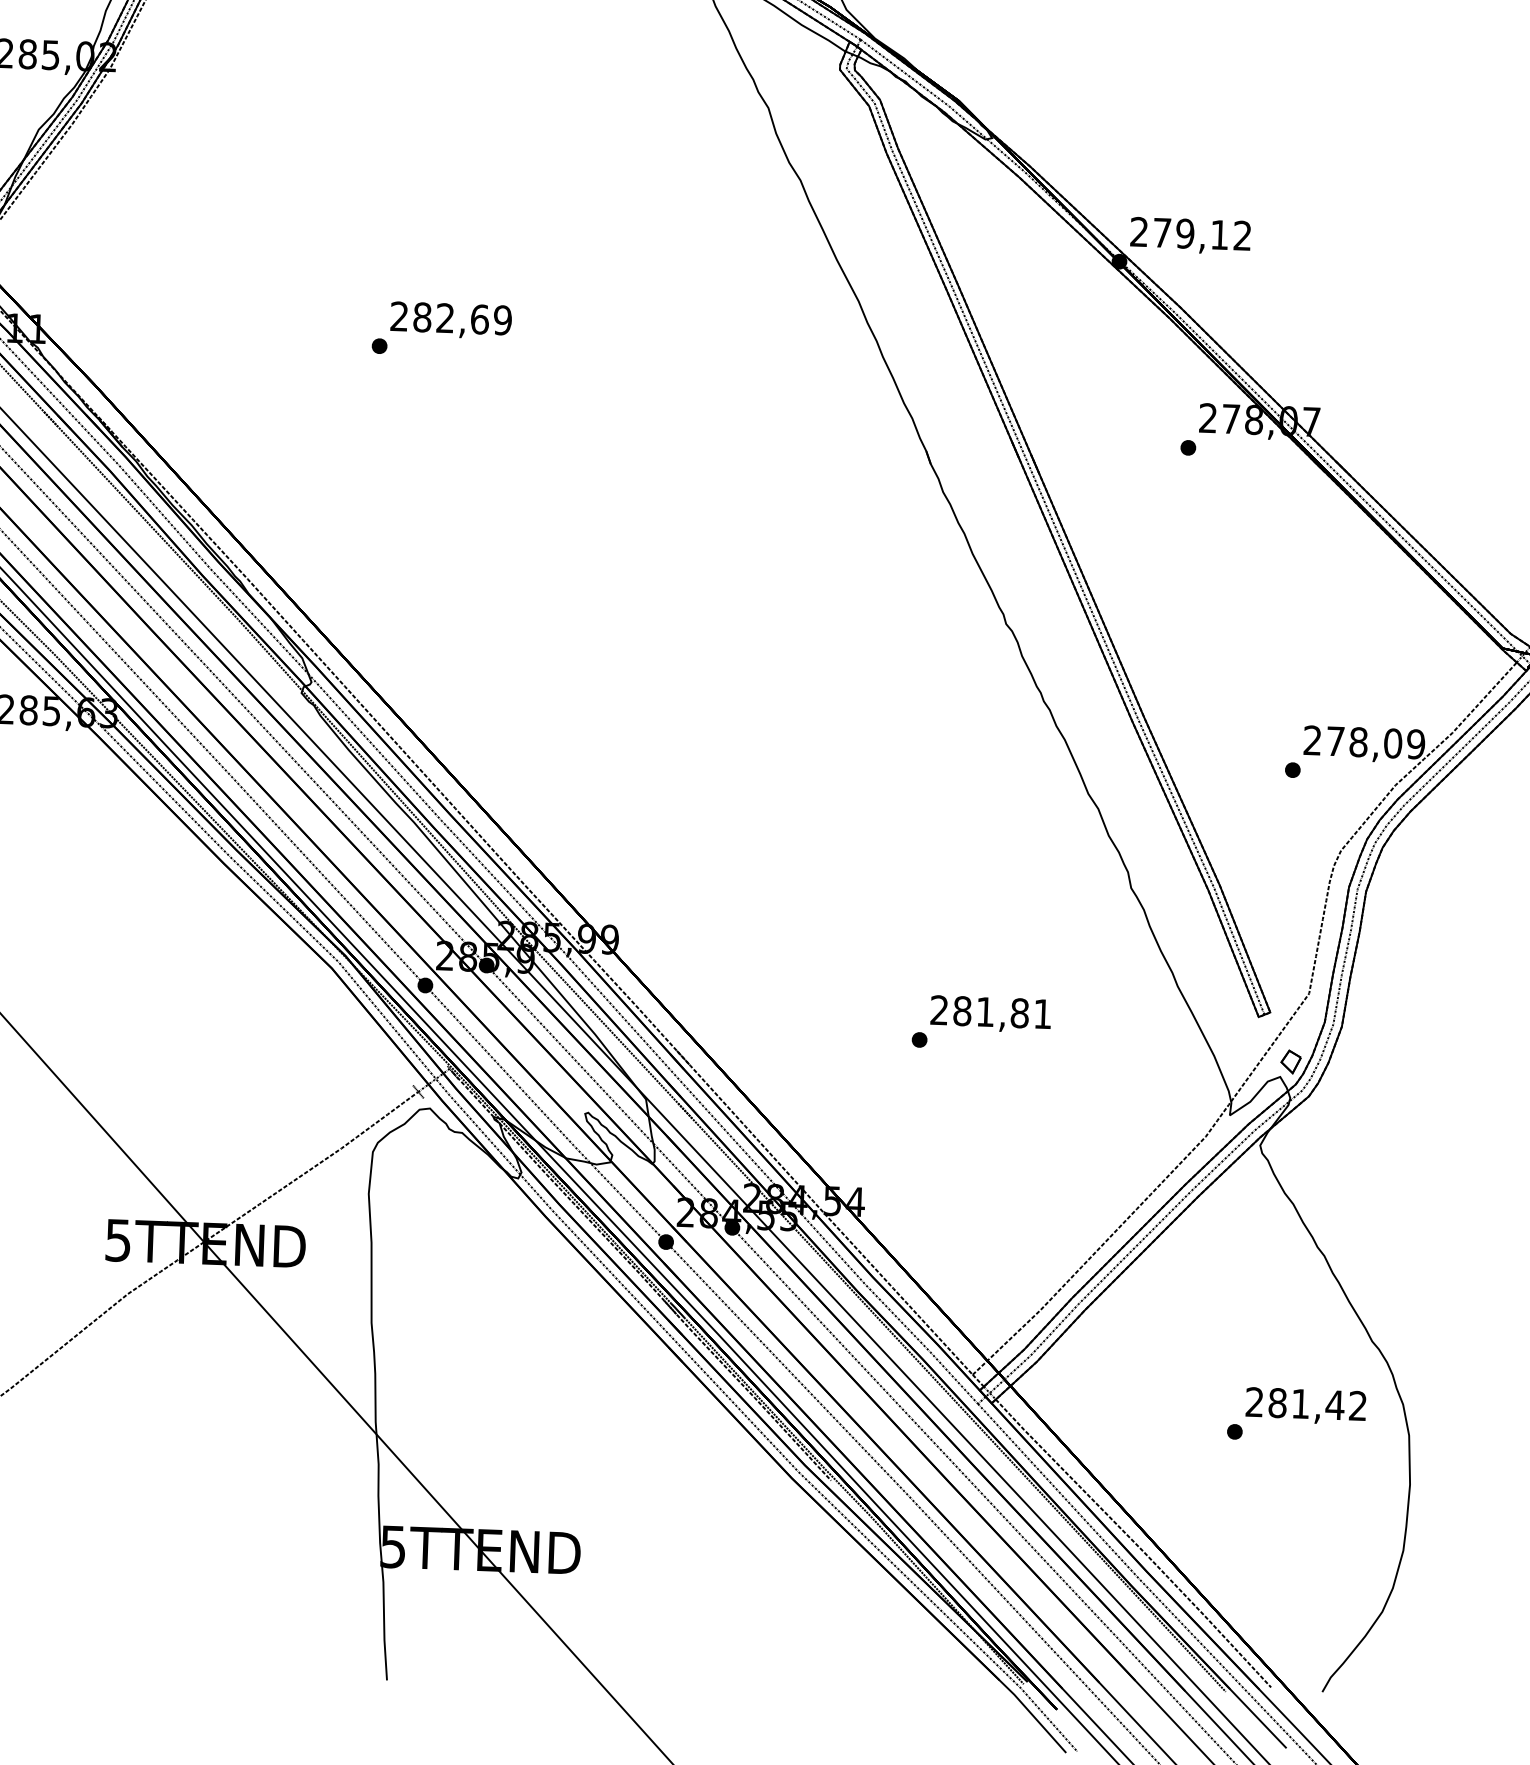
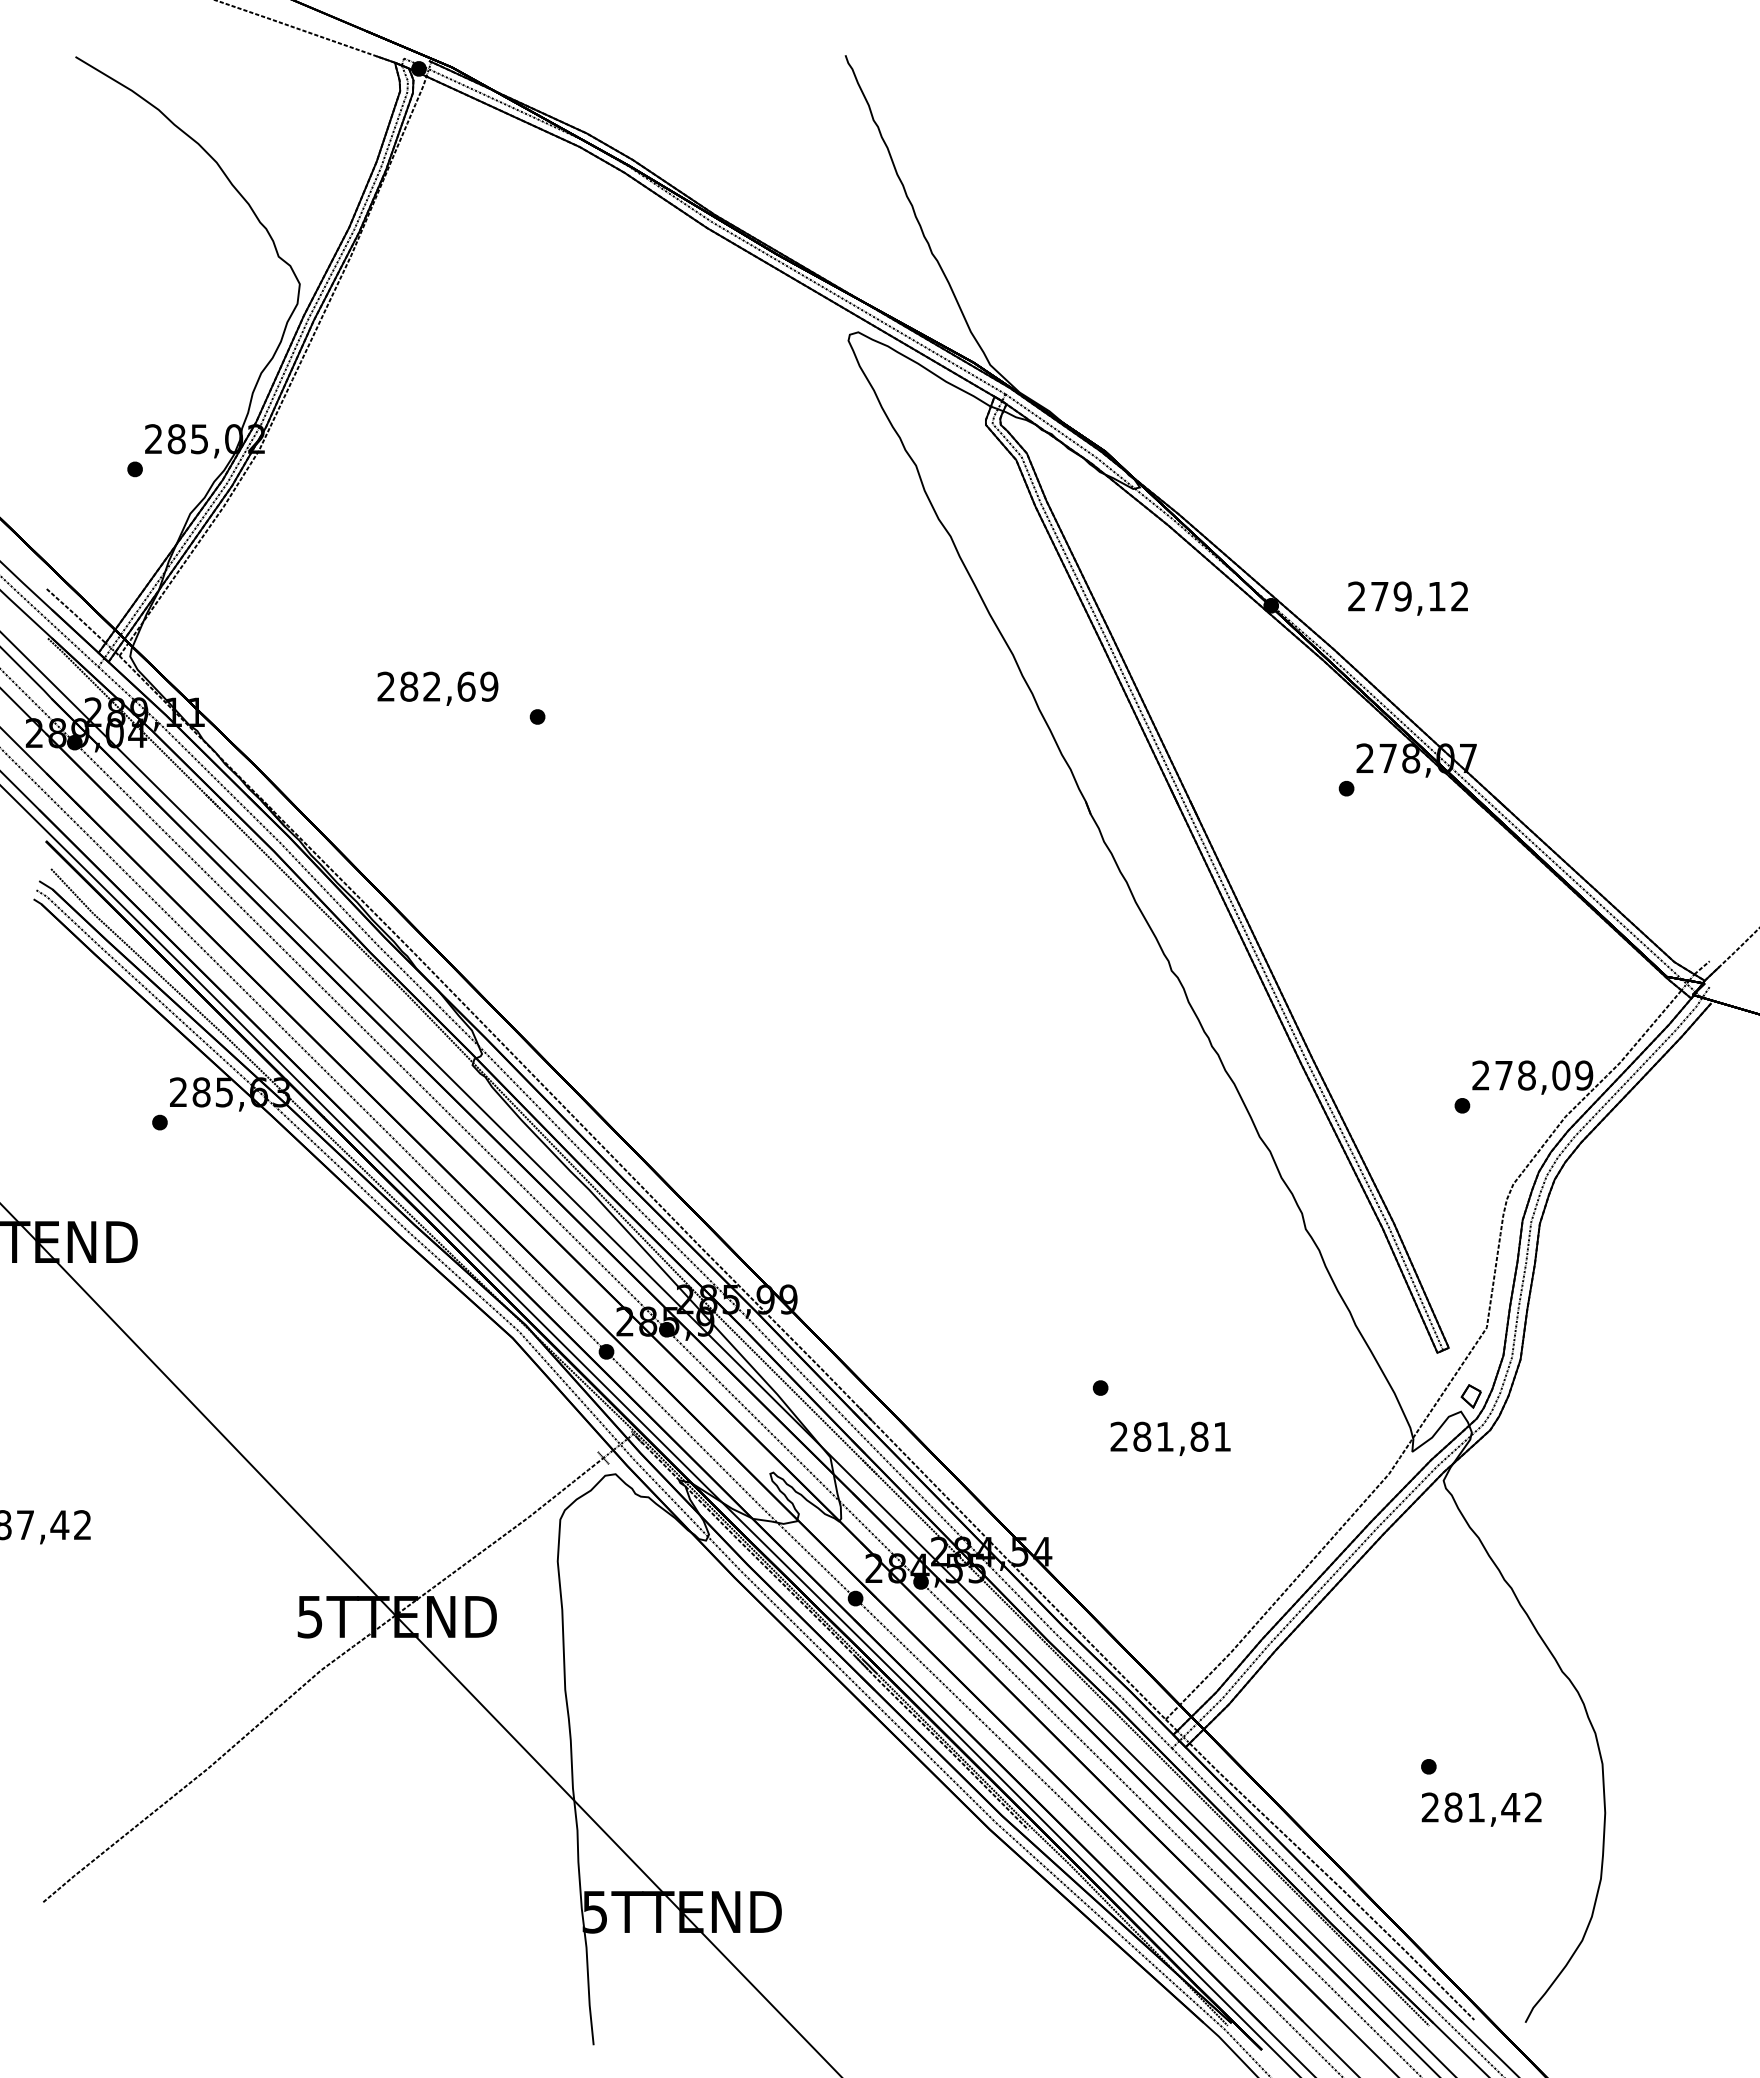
text: (1189, 235) -> (1407, 598), moved
text: (450, 320) -> (437, 688), moved
text: (990, 1013) -> (1170, 1438), moved
text: (1305, 1406) -> (1481, 1809), moved

